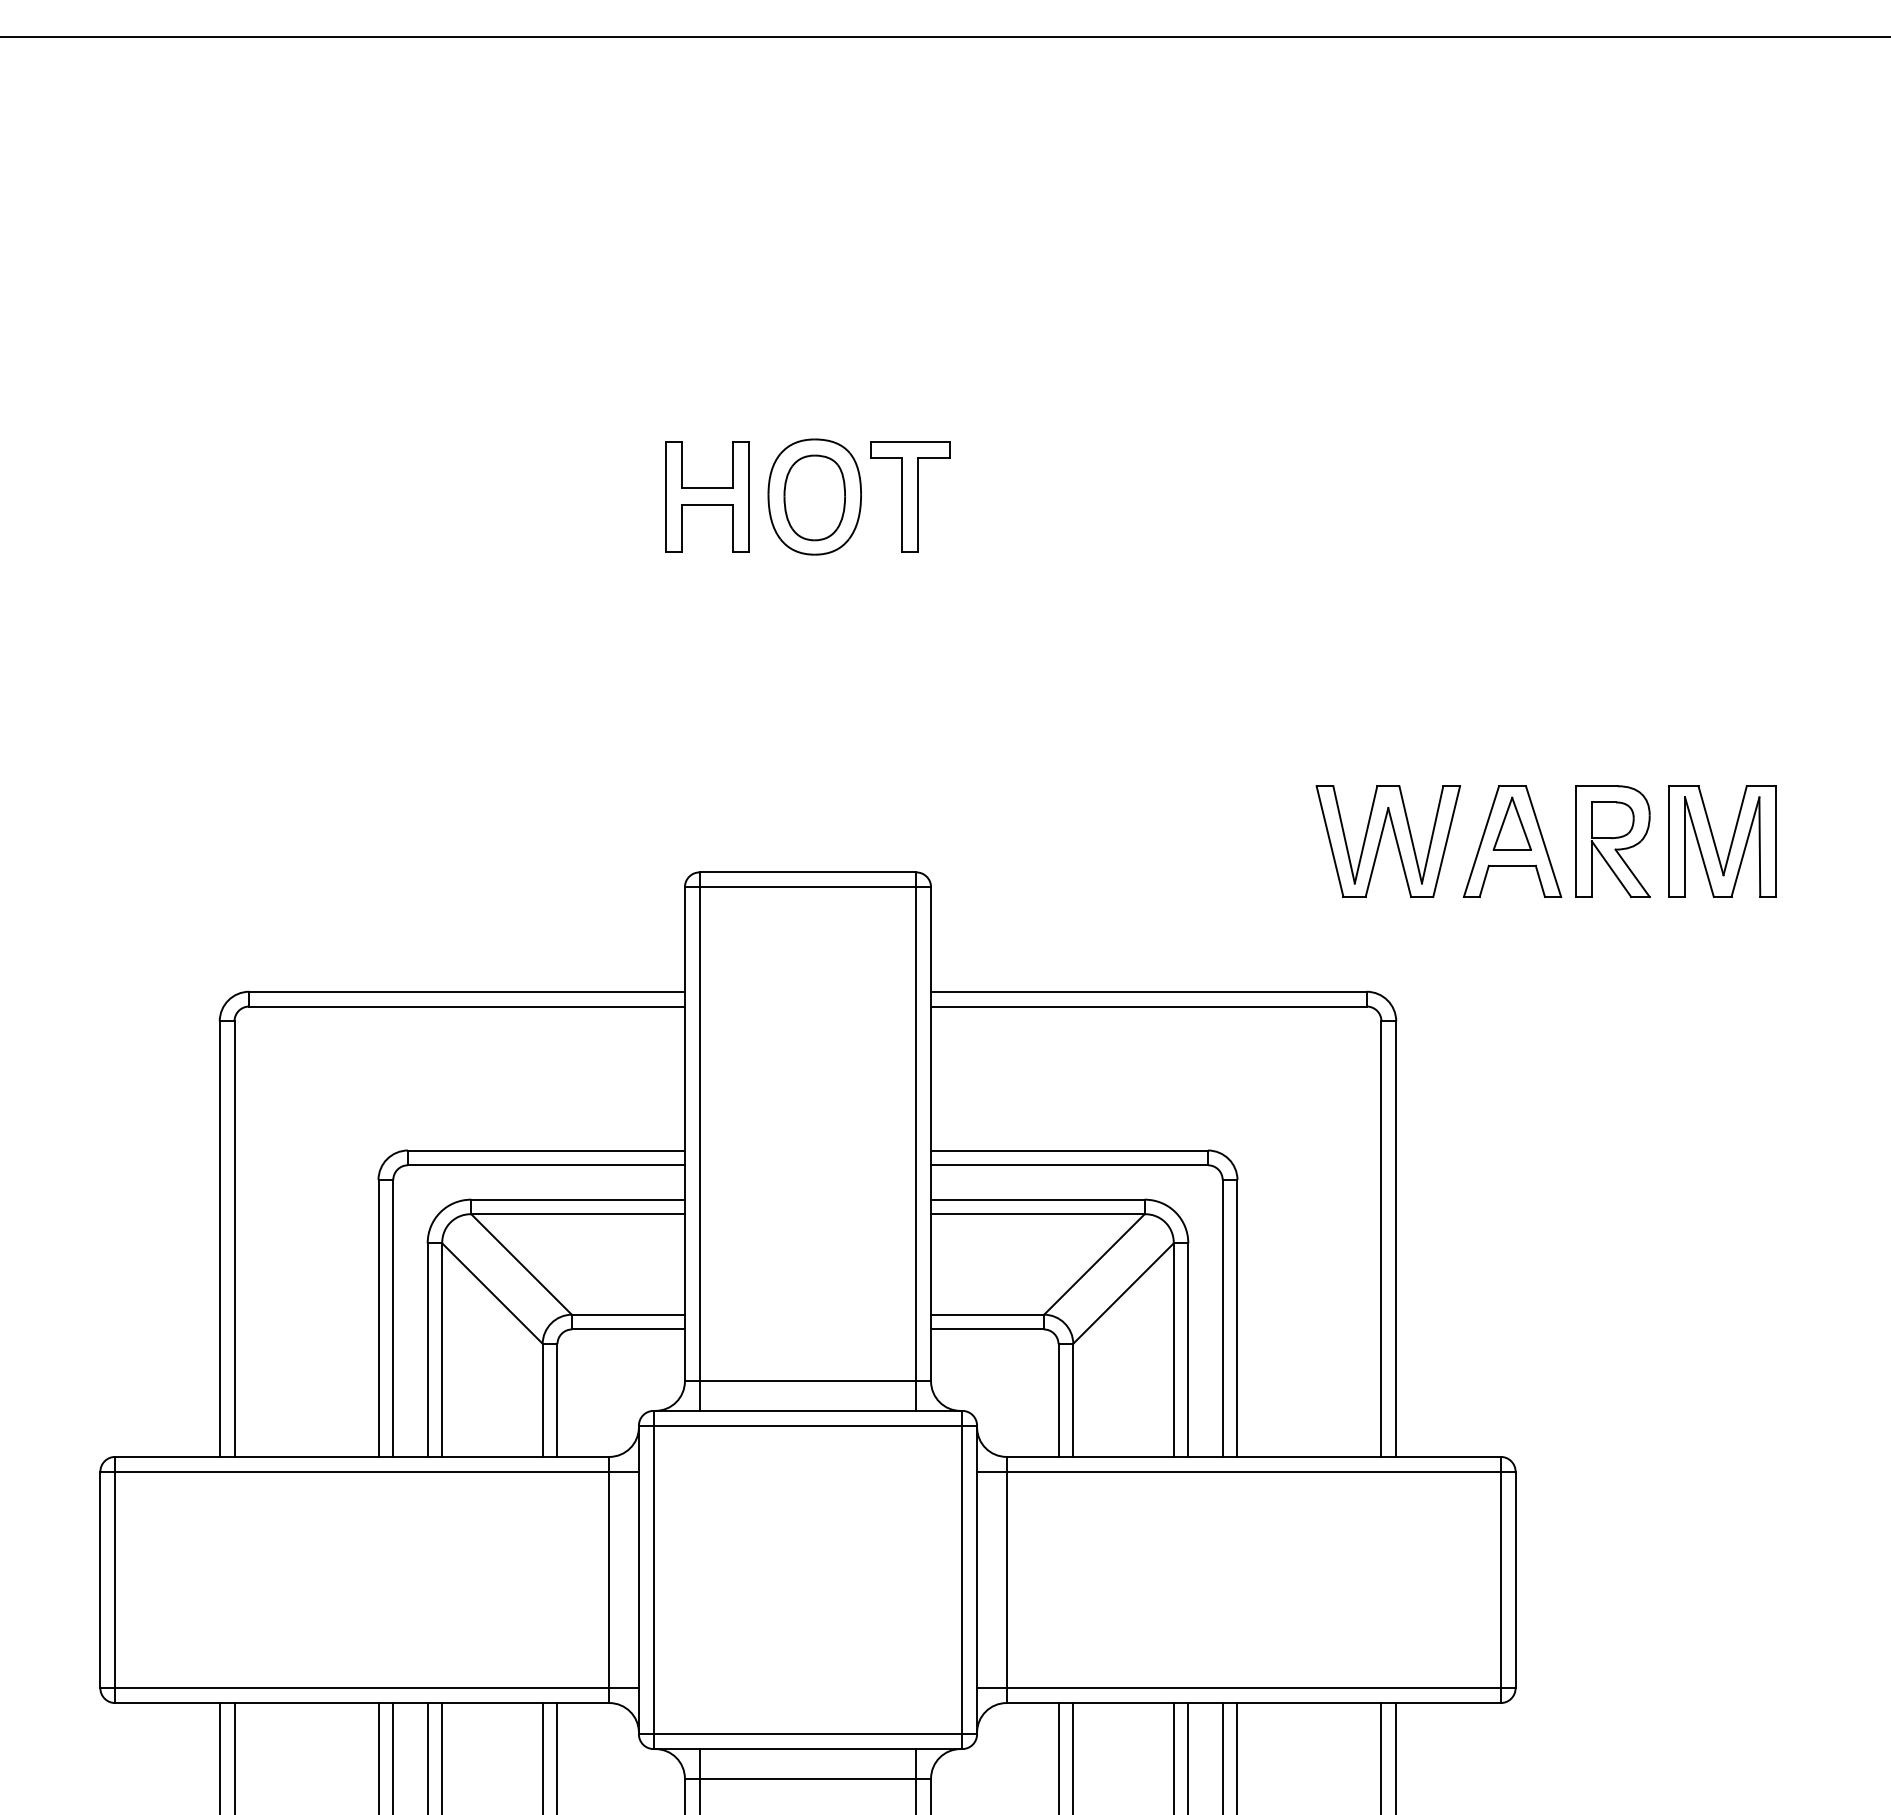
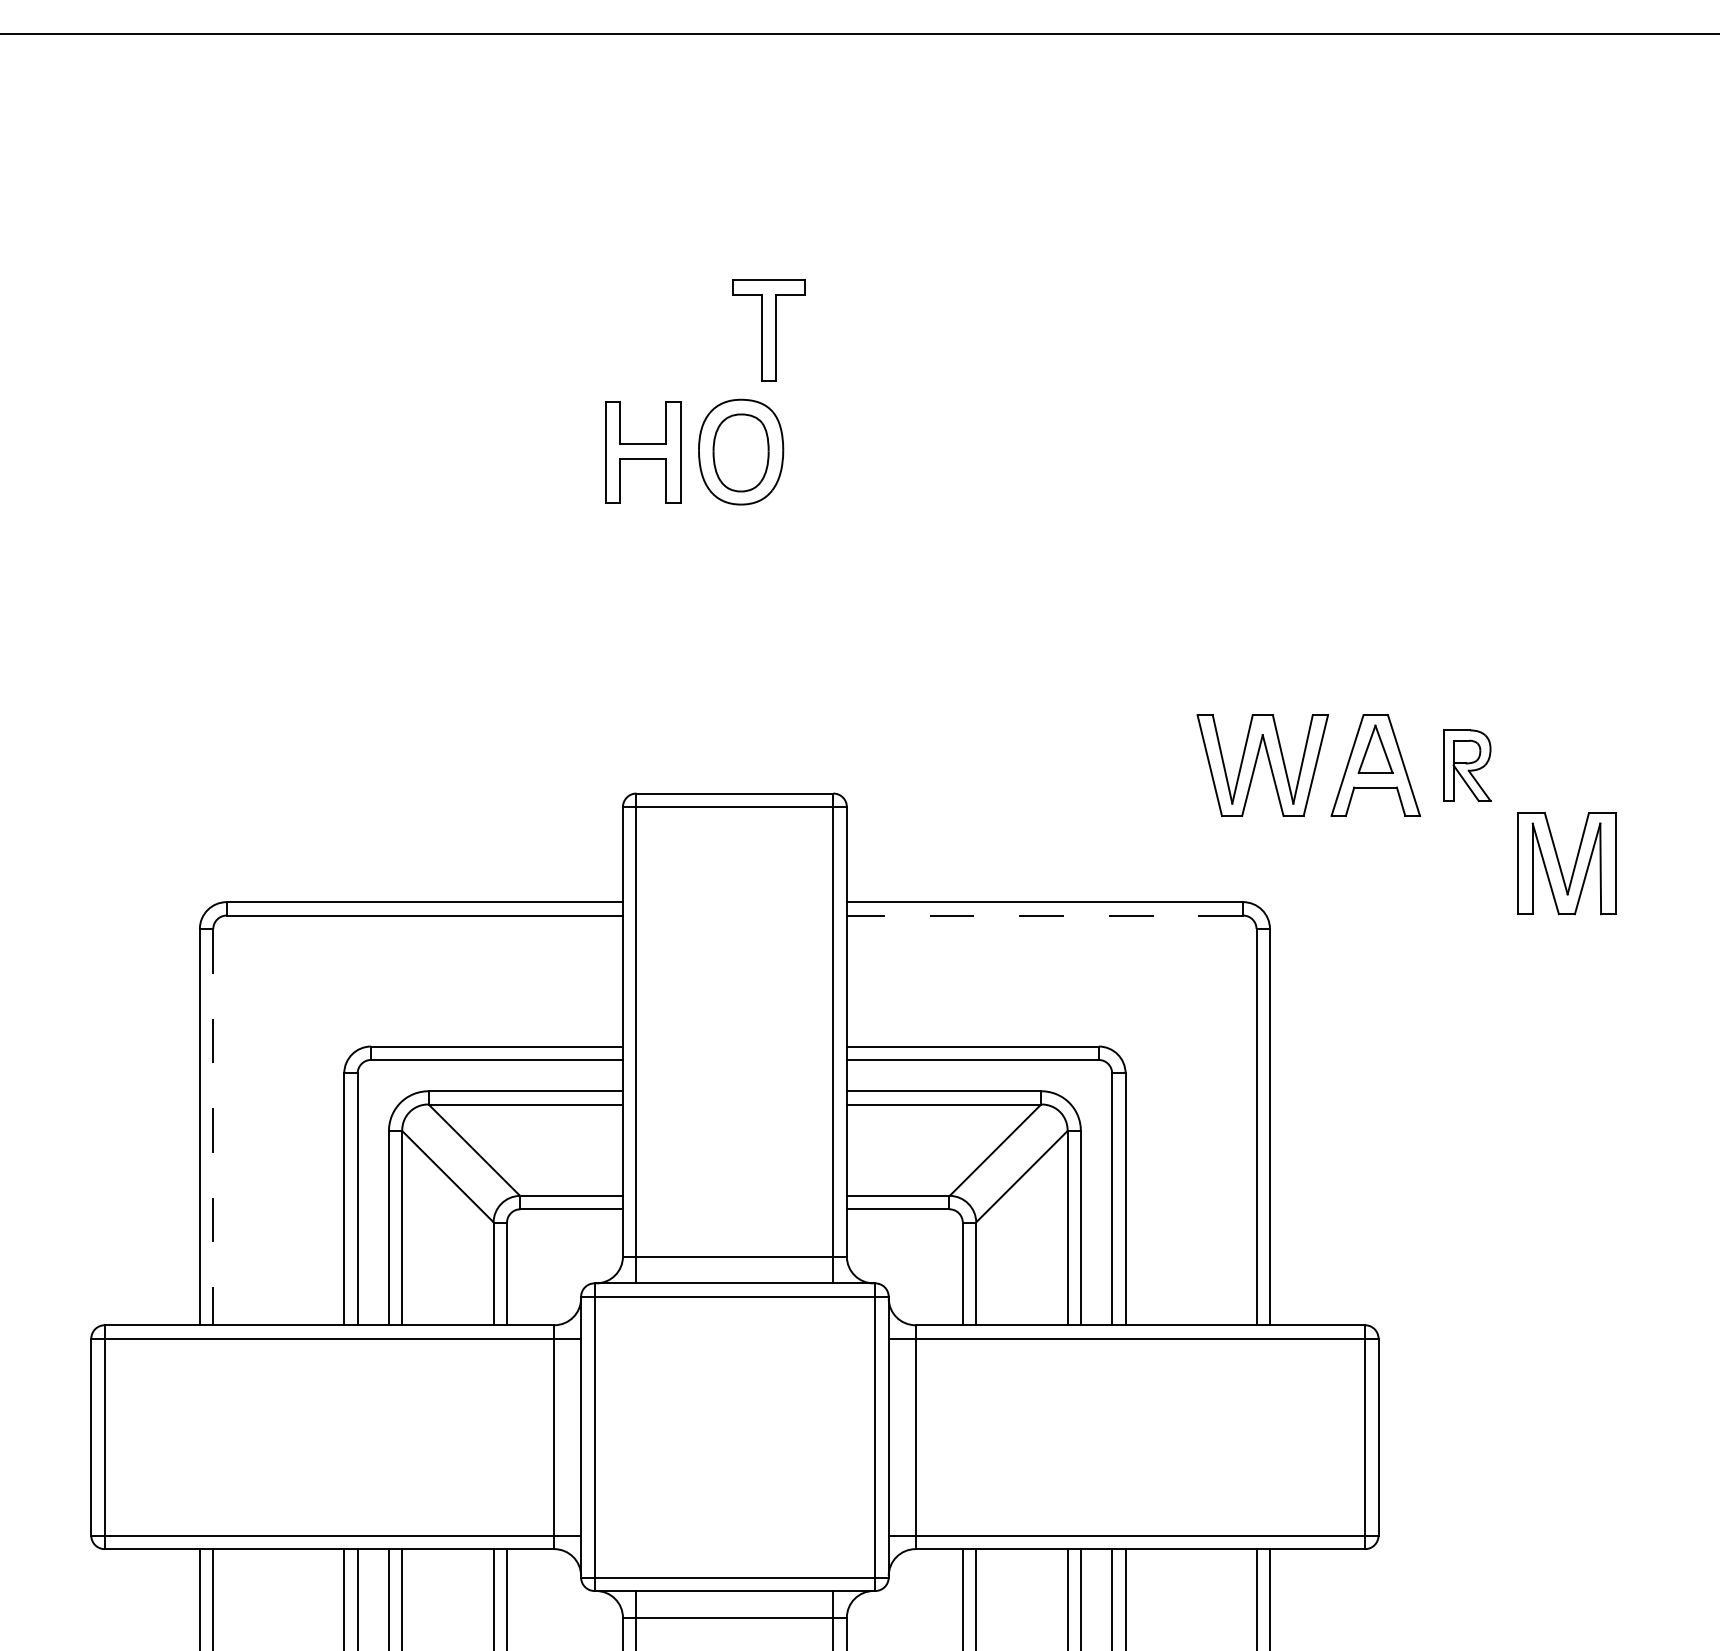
part: (910, 496) -> (769, 329), moved
part: (1612, 841) -> (1466, 765), size x0.7
part: (1715, 842) -> (1560, 864), moved
line: (1148, 1006) -> (1044, 915), solid -> dashed
line: (234, 1239) -> (213, 1127), solid -> dashed

